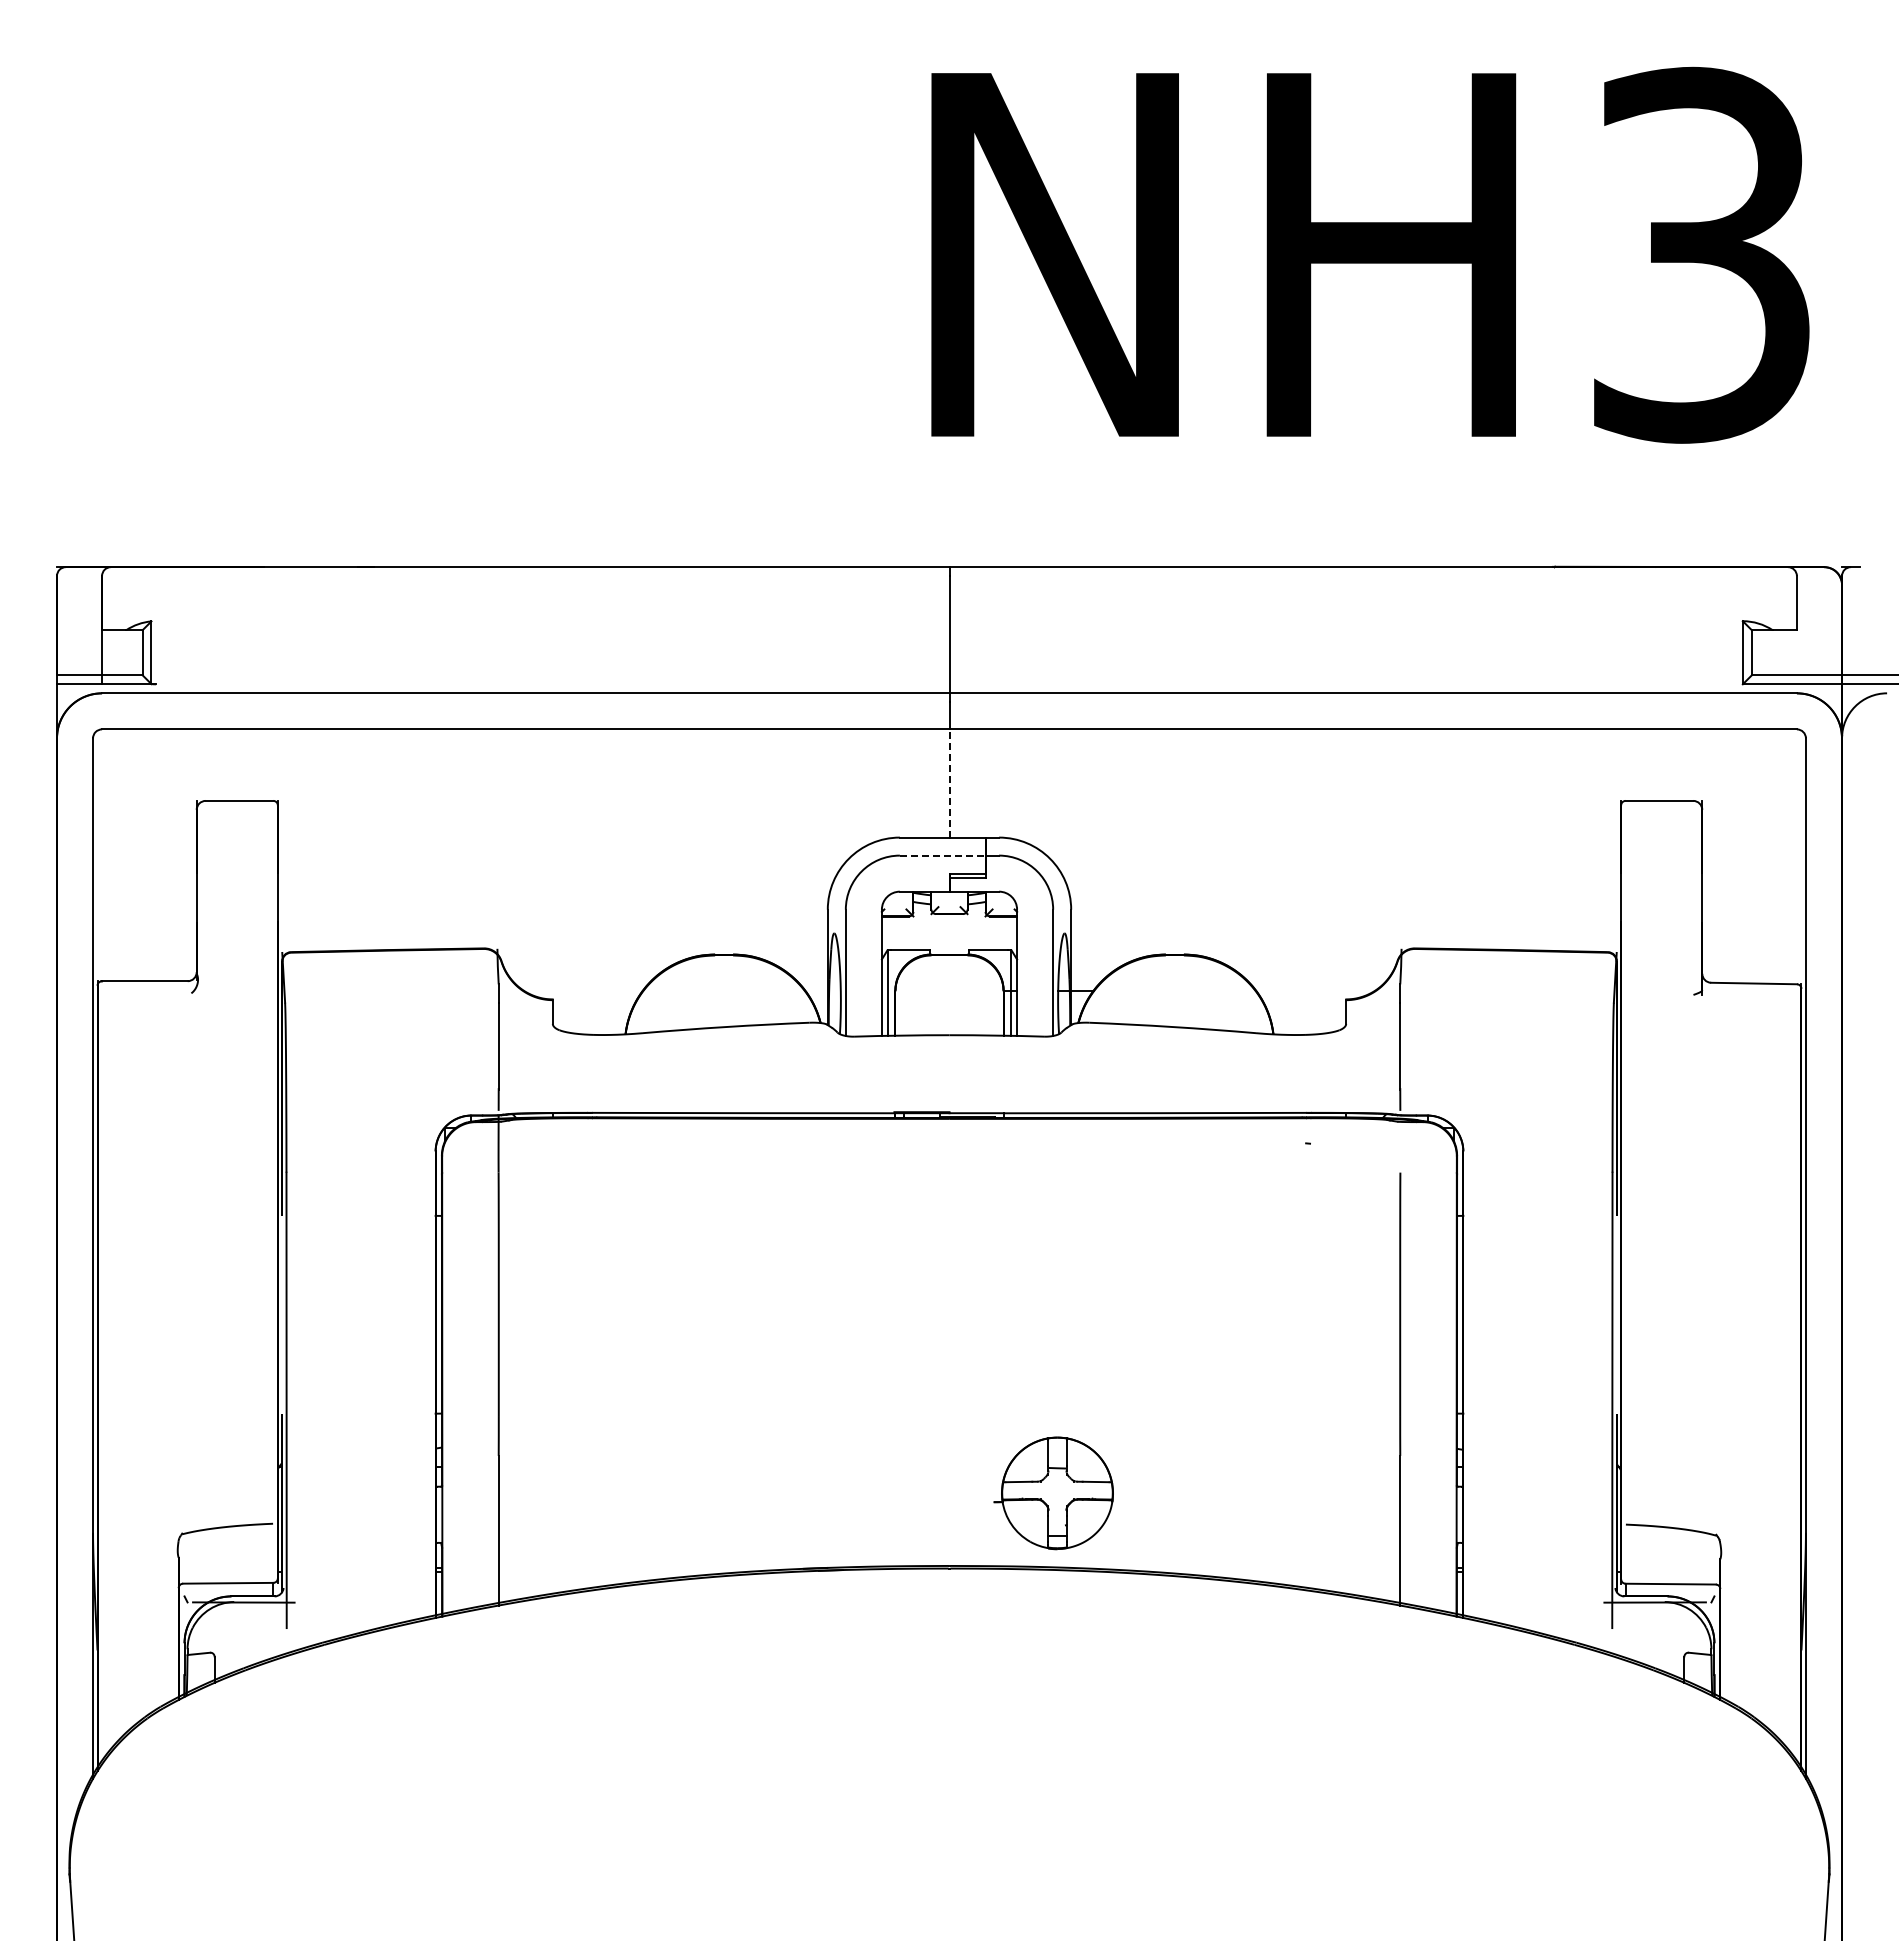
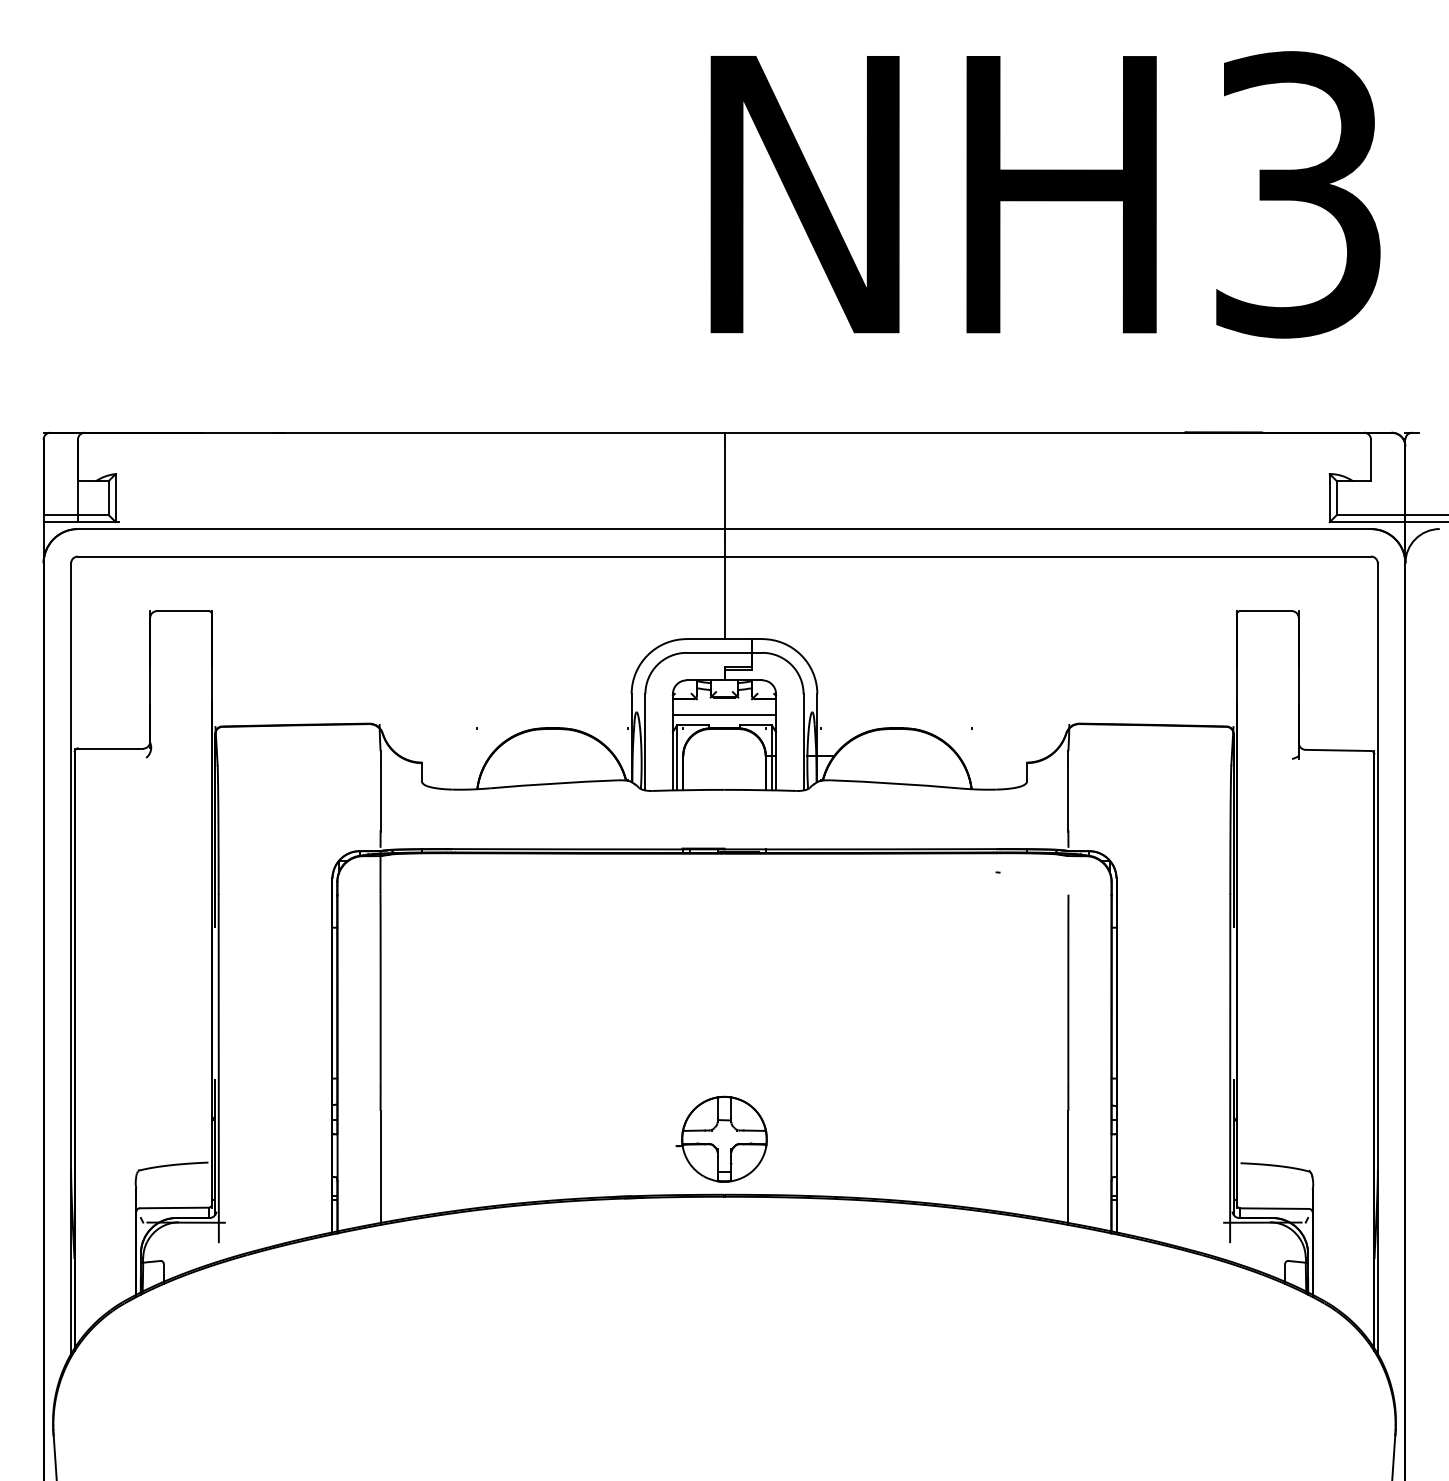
line: (949, 782) -> (724, 597), dashed -> solid
line: (942, 855) -> (719, 652), dashed -> solid
line: (949, 936) -> (724, 714), added
part: (1053, 1493) -> (721, 1139), moved

